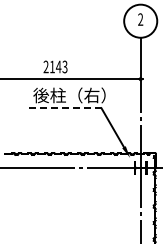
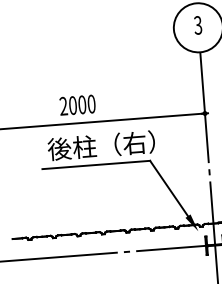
text: (140, 19) -> (197, 25), 2 -> 3
text: (58, 66) -> (81, 104), 2143 -> 2000
line: (65, 108) -> (97, 165), dashed -> solid

